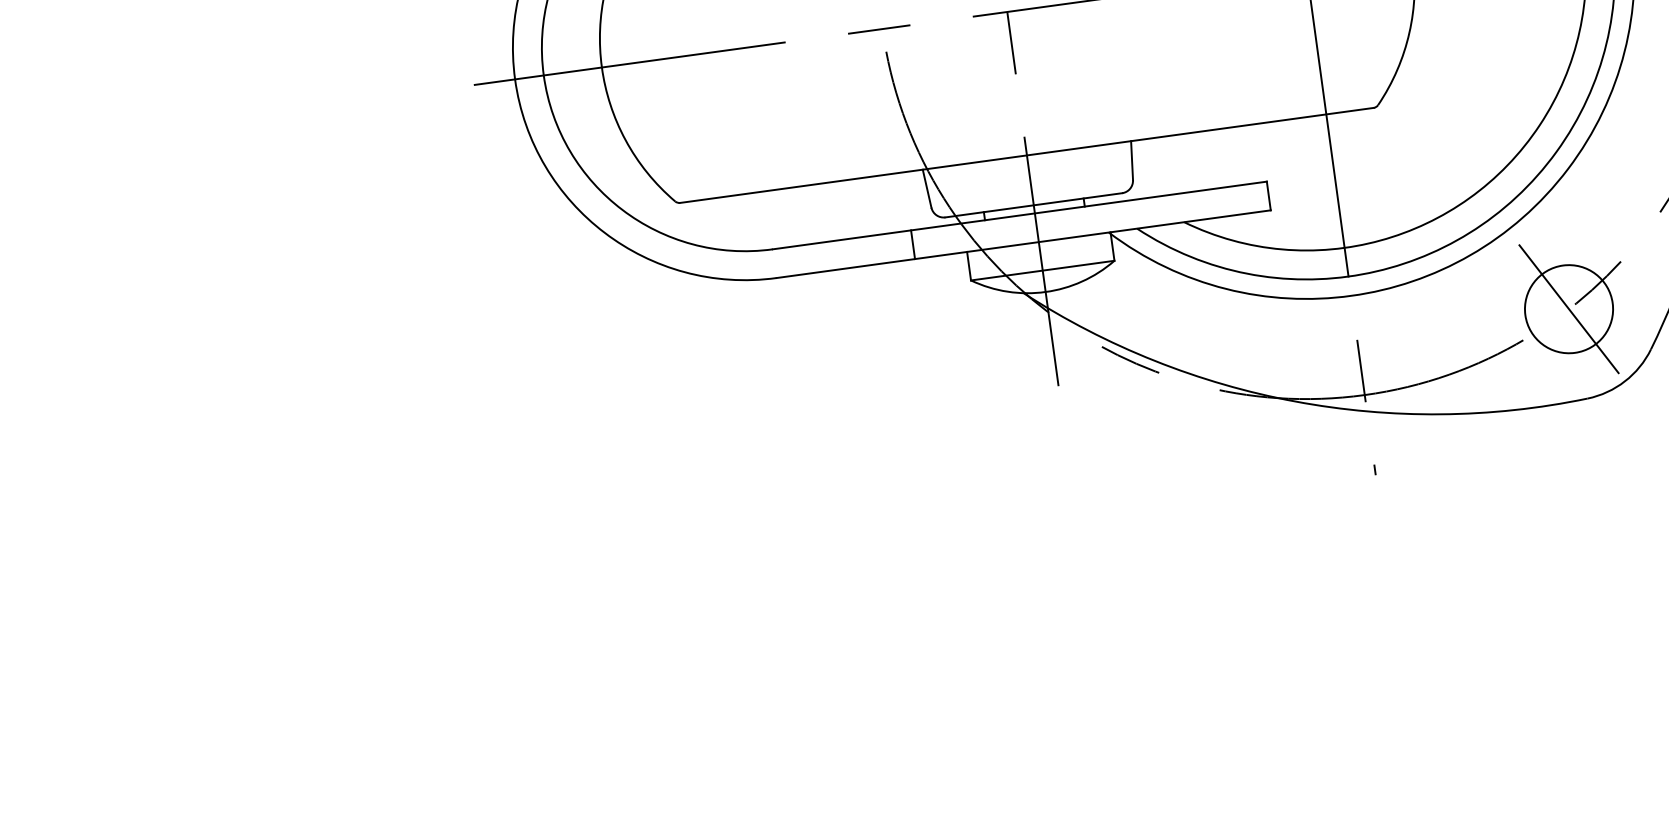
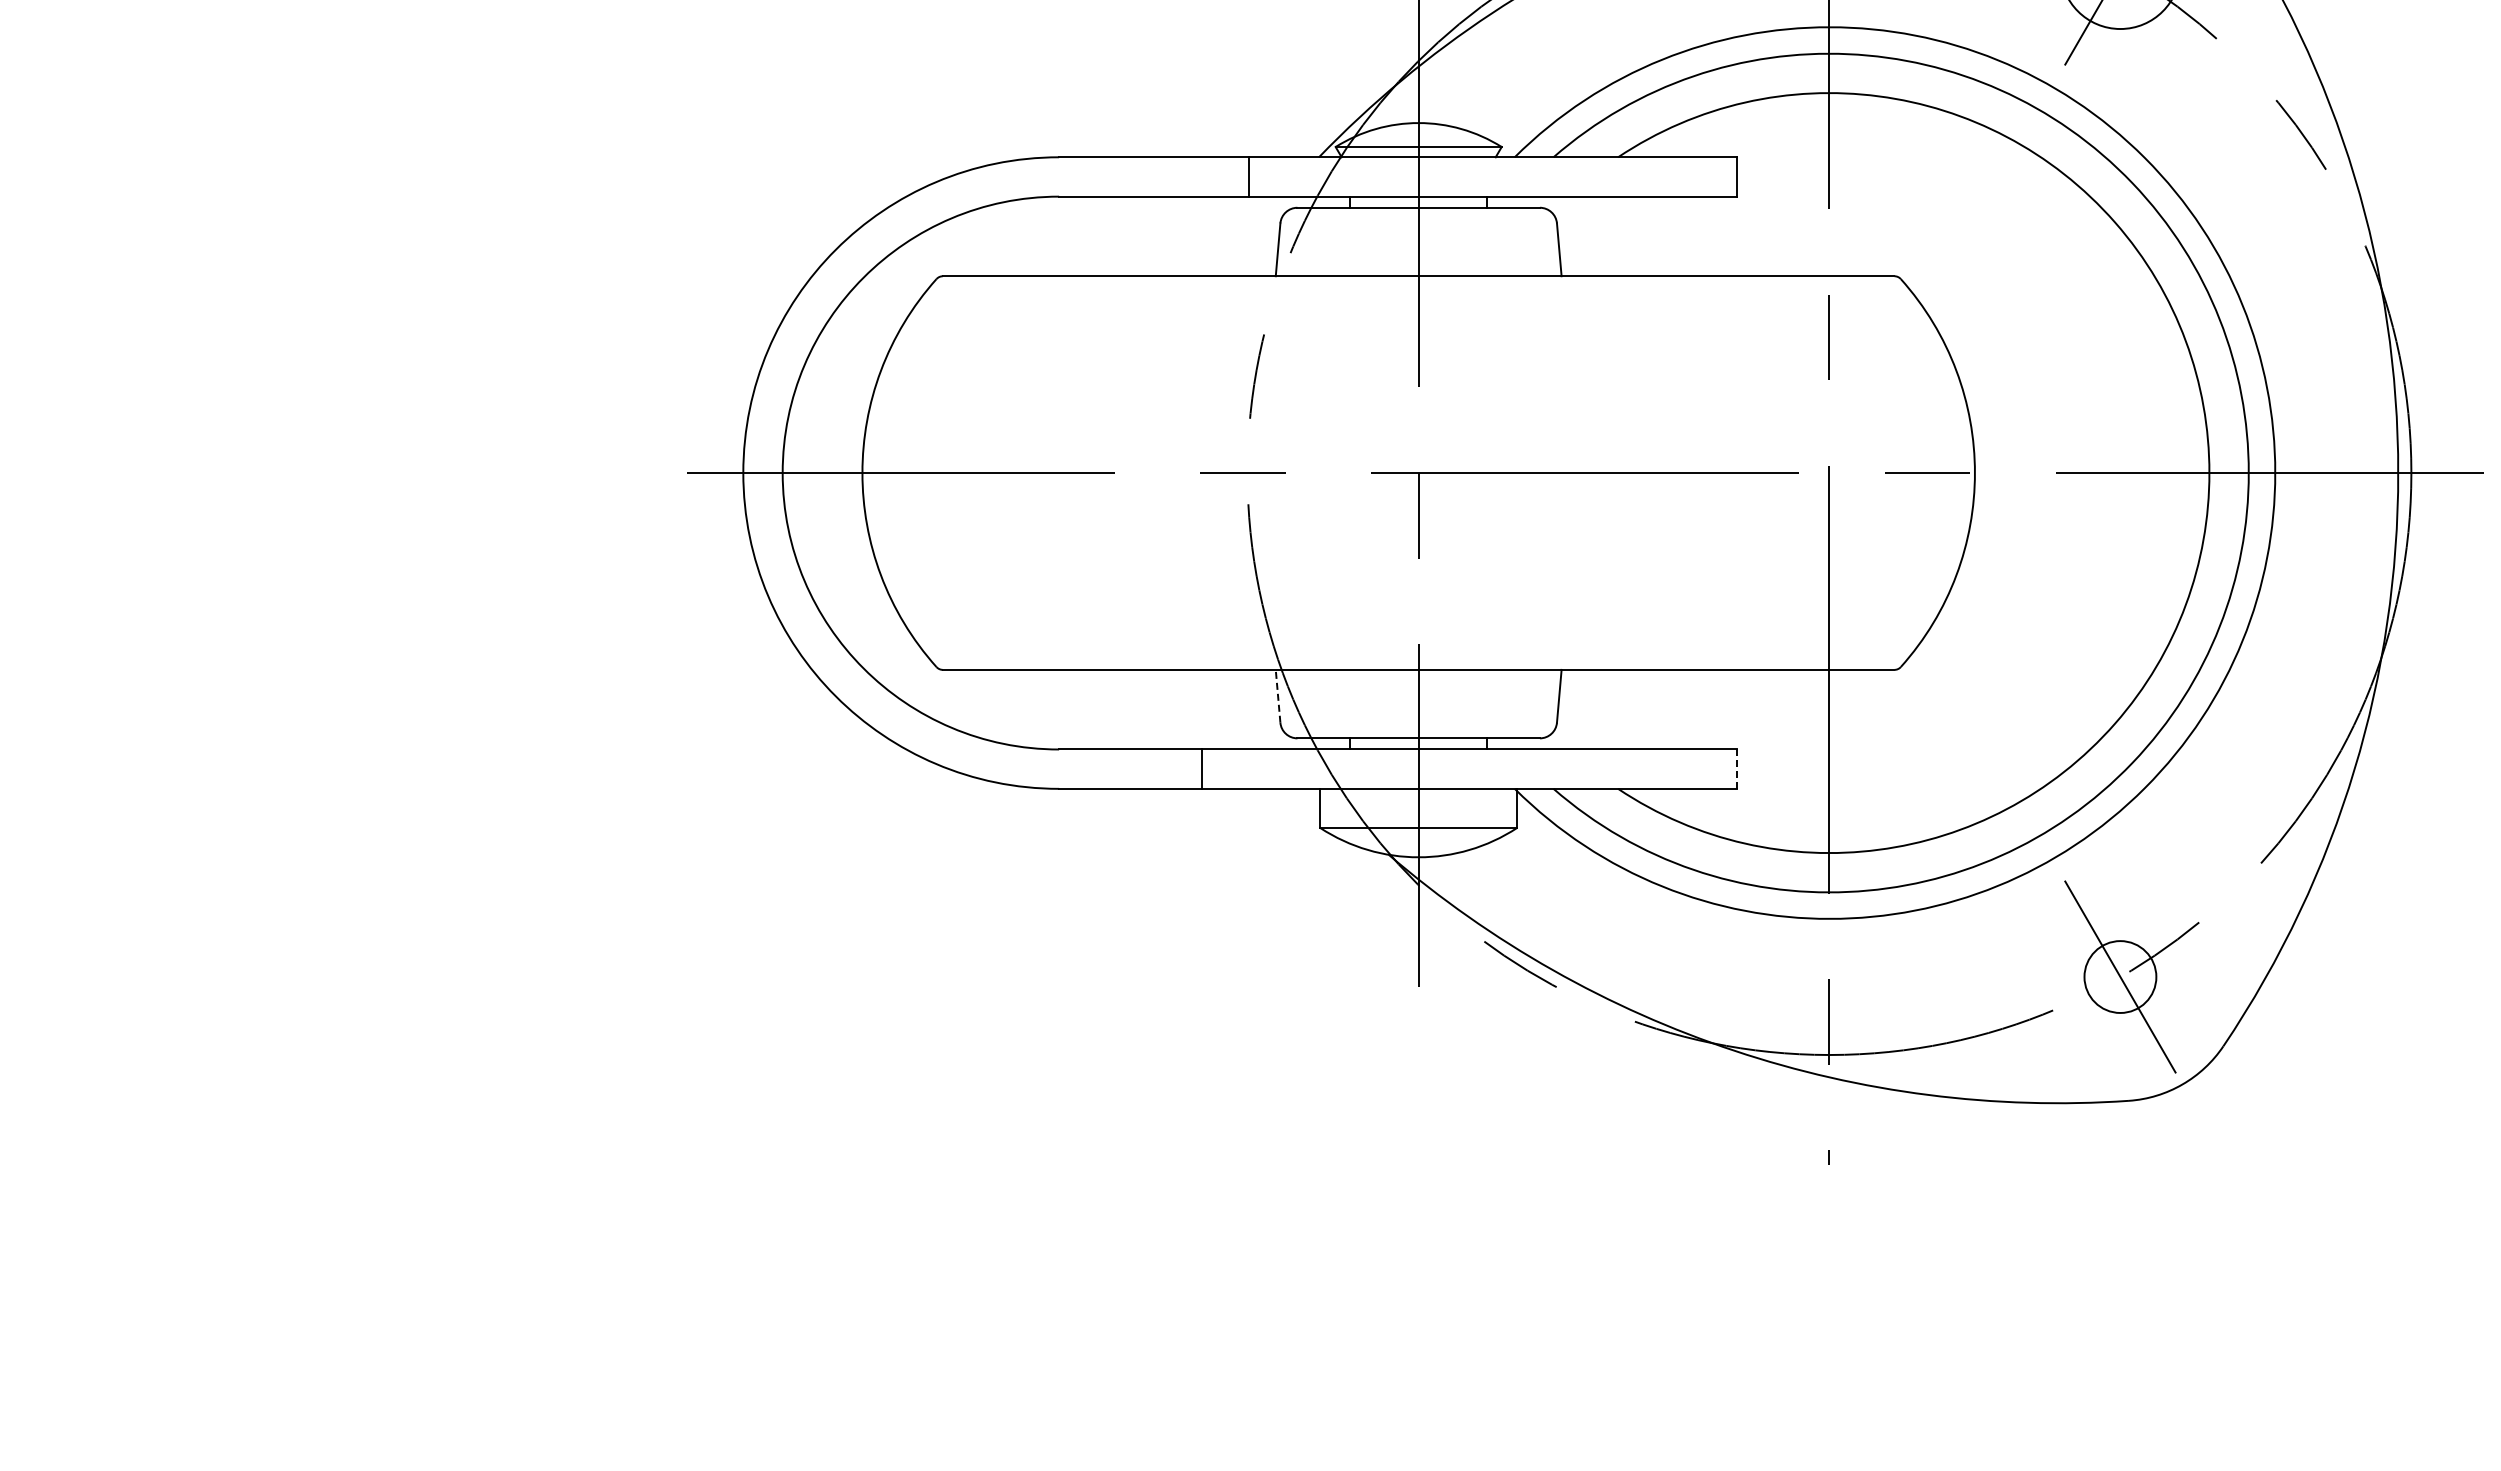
line: (927, 188) -> (1278, 696), solid -> dashed
line: (1268, 196) -> (1736, 769), solid -> dashed
line: (912, 244) -> (1201, 768), moved
circle: (1569, 308) -> (2120, 976), size x0.6

